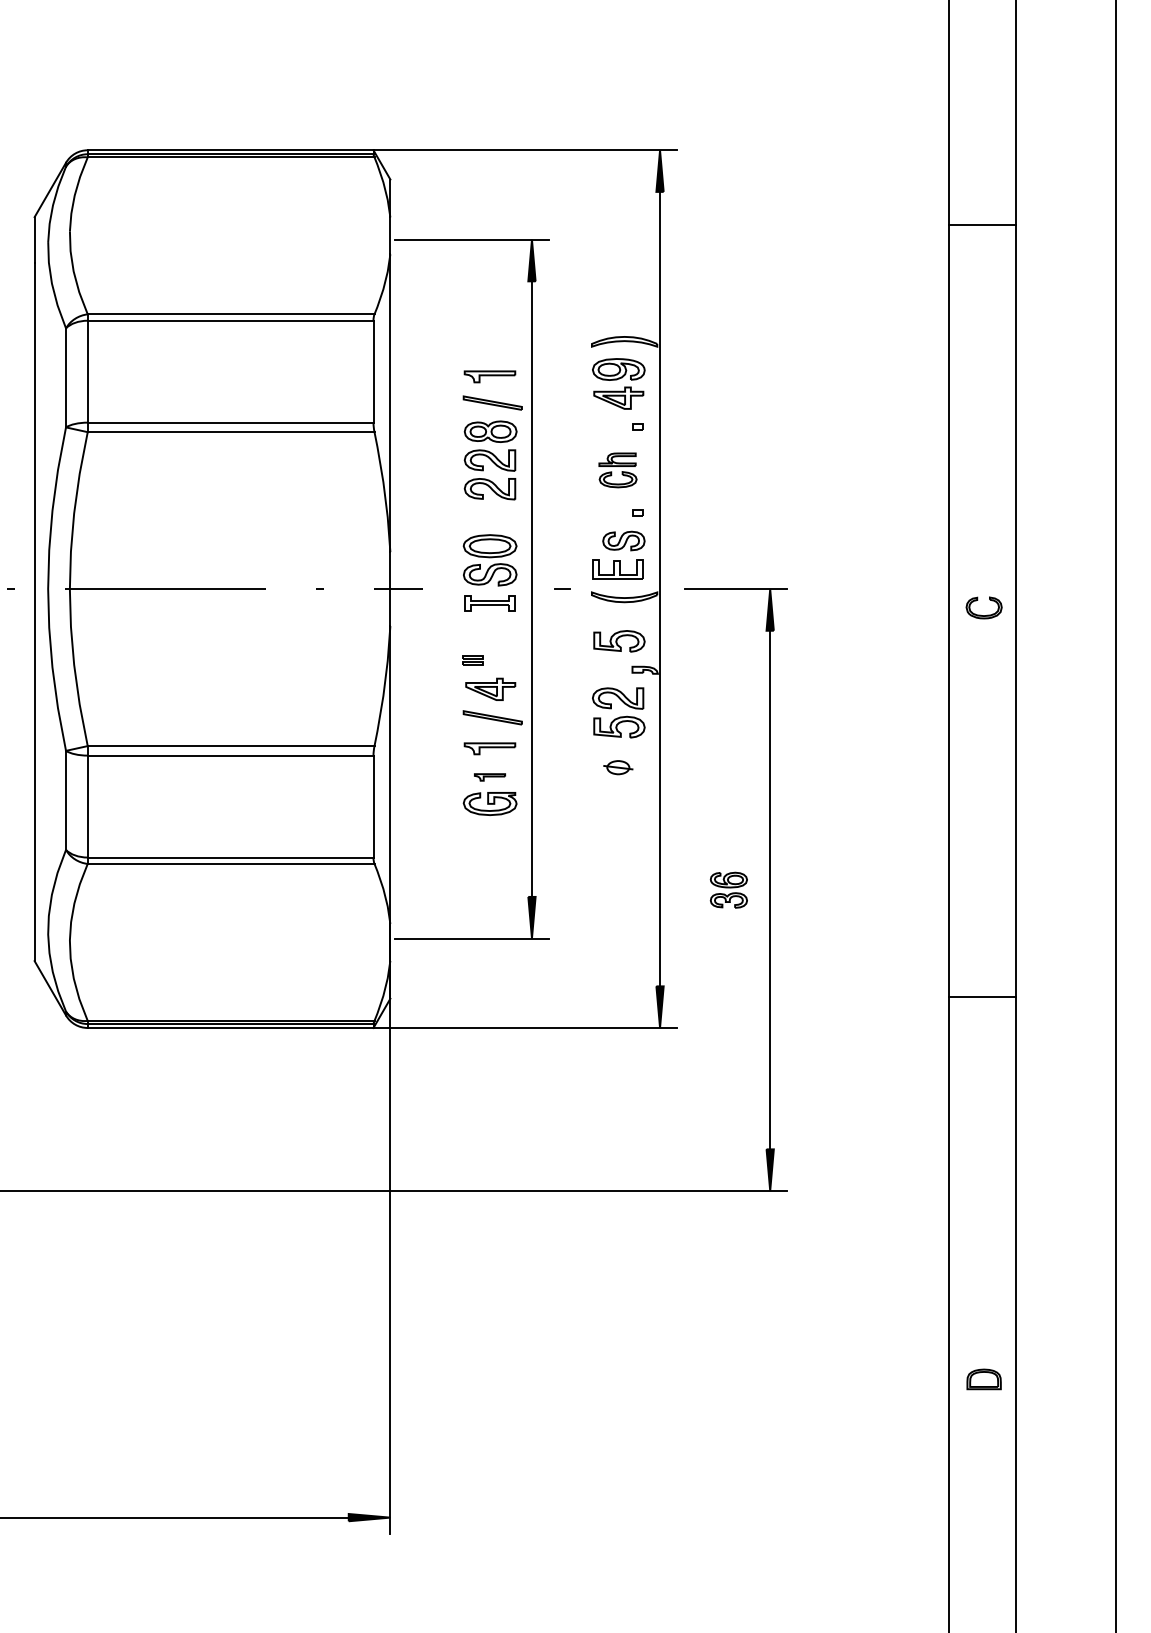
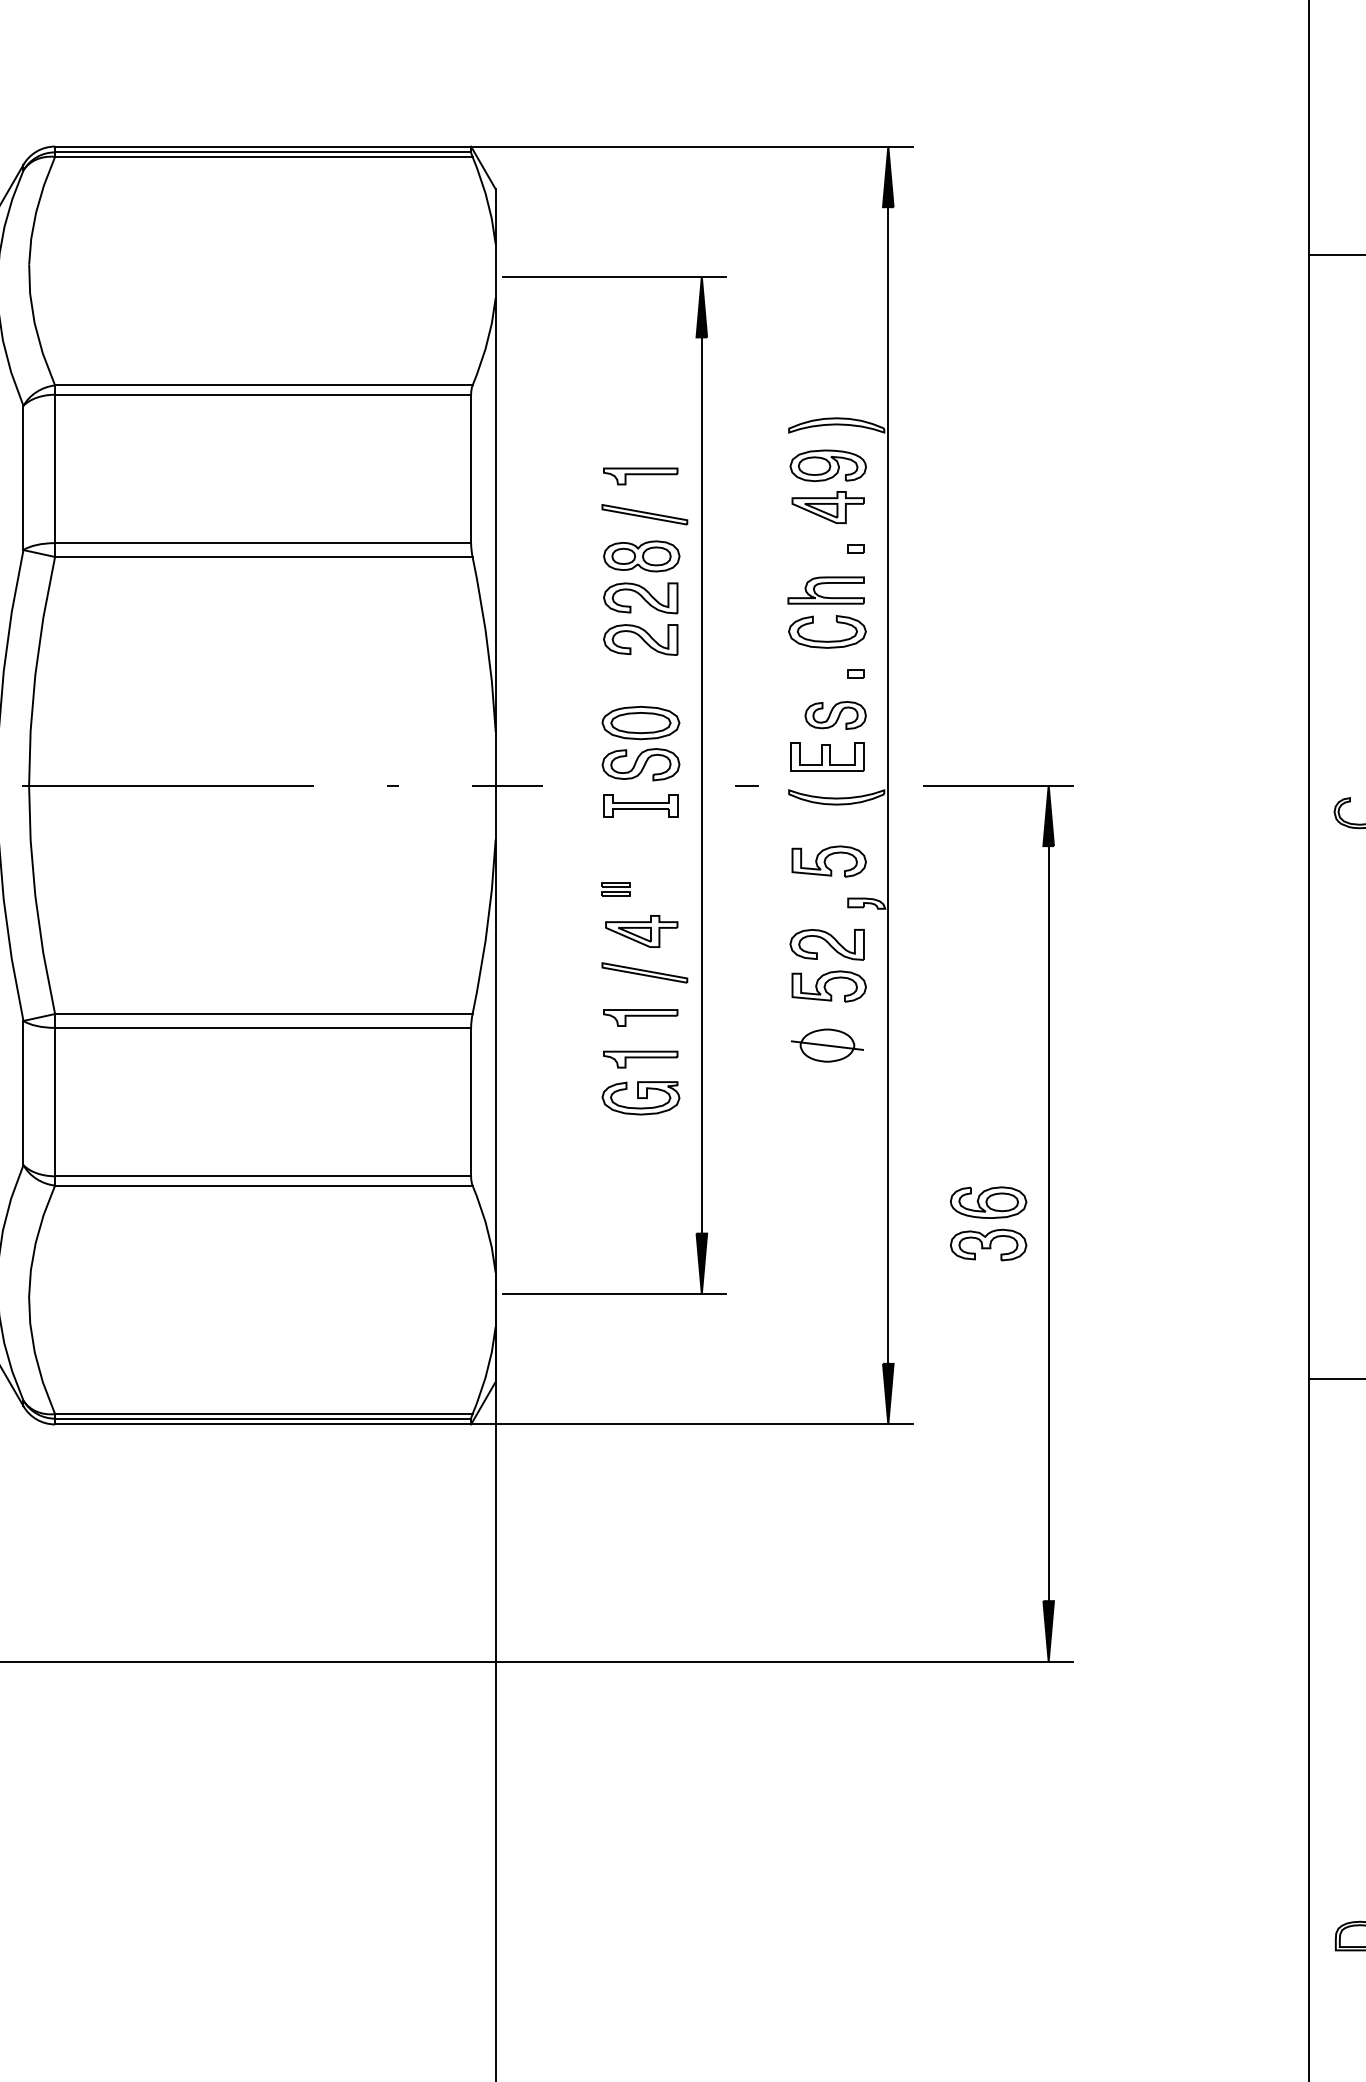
part: (617, 470) -> (826, 612), size x1.43
part: (618, 767) -> (827, 1045), size x1.67
part: (489, 777) -> (640, 1059), size x1.67
part: (728, 890) -> (987, 1224), size x1.43

